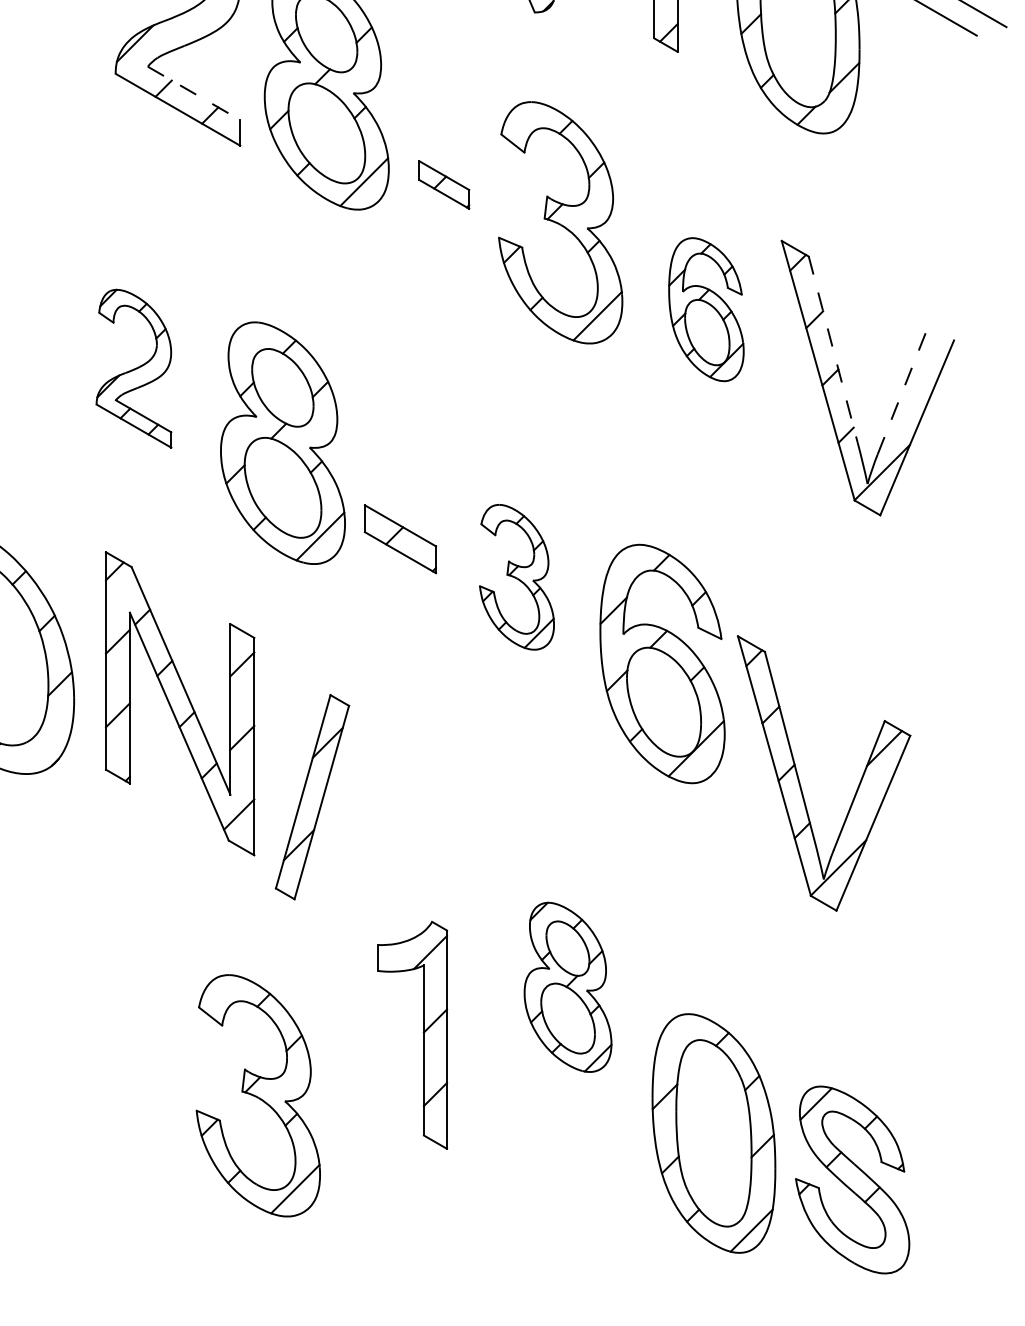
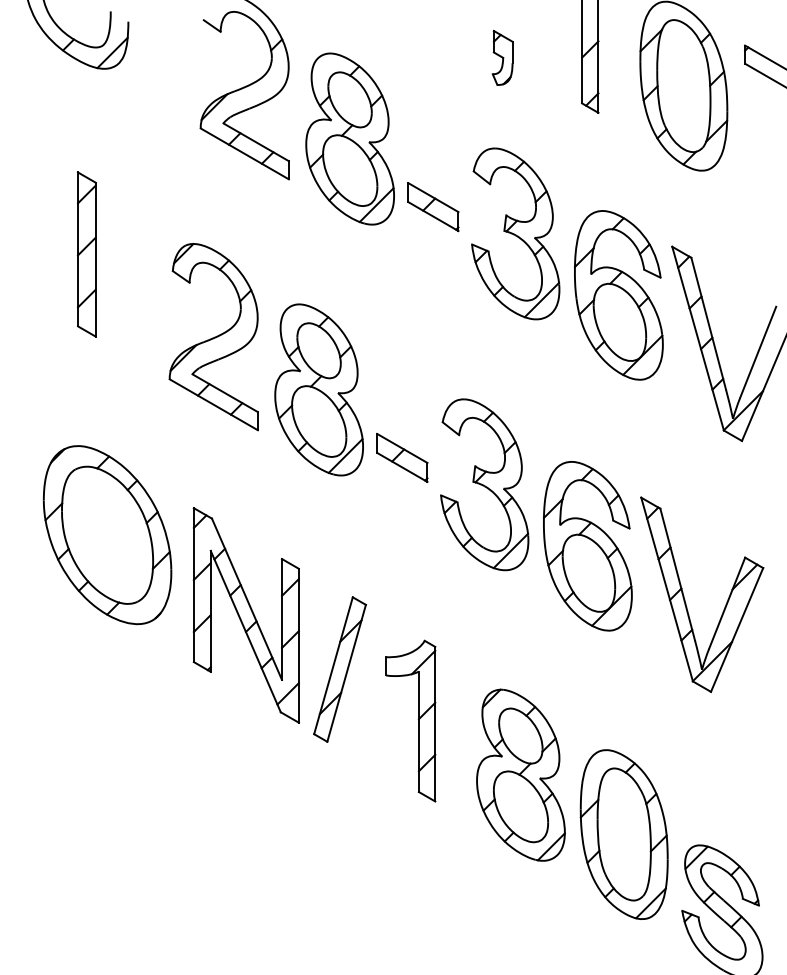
line: (194, 93) -> (256, 142), dashed -> solid
part: (444, 185) -> (433, 207), size x1.43
part: (705, 309) -> (618, 295), size x1.67
line: (832, 350) -> (708, 324), dashed -> solid
part: (133, 369) -> (213, 337), size x1.67
line: (903, 390) -> (758, 352), dashed -> solid
part: (516, 576) -> (484, 484), size x1.67
part: (178, 703) -> (245, 615), moved
part: (800, 780) -> (685, 599), moved
part: (311, 797) -> (339, 669), moved
part: (567, 986) -> (520, 774), size x1.43
part: (421, 1033) -> (417, 719), moved
part: (258, 1095) -> (301, 851), removed
part: (712, 1133) -> (623, 834), moved

